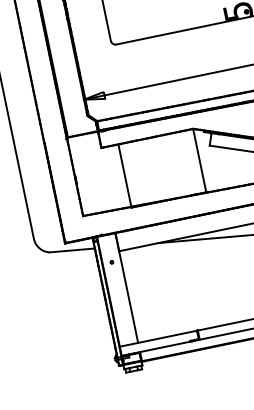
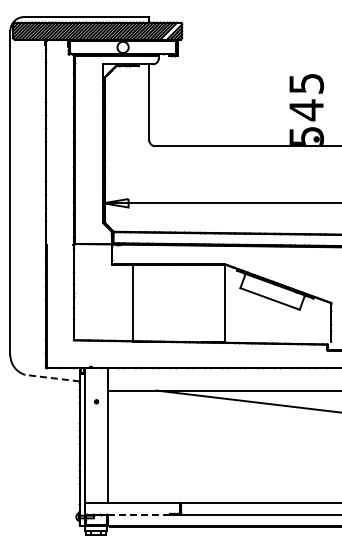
line: (72, 250) -> (52, 378), solid -> dashed
line: (165, 346) -> (139, 514), solid -> dashed

